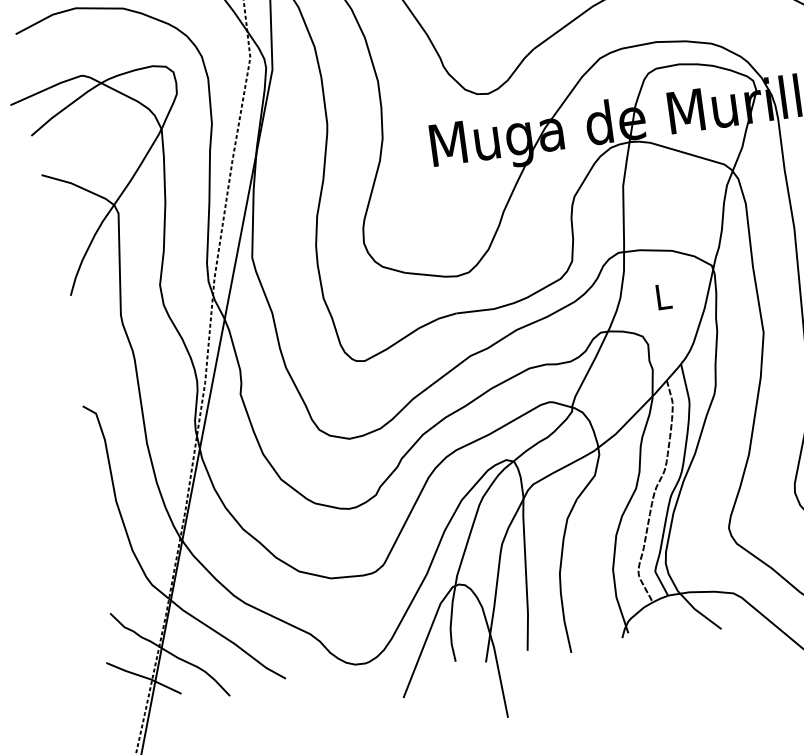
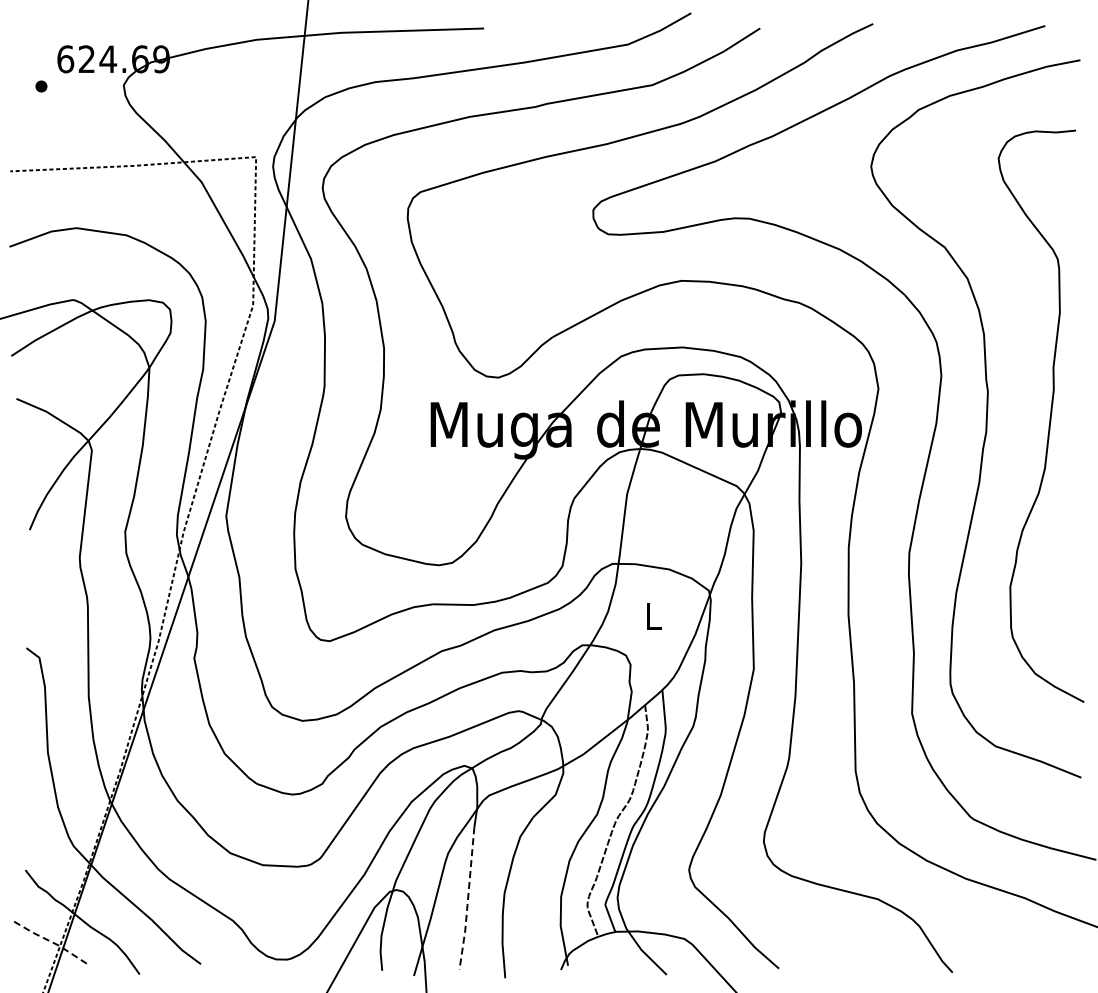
line: (527, 584) -> (468, 899), solid -> dashed
line: (144, 677) -> (52, 942), solid -> dashed

